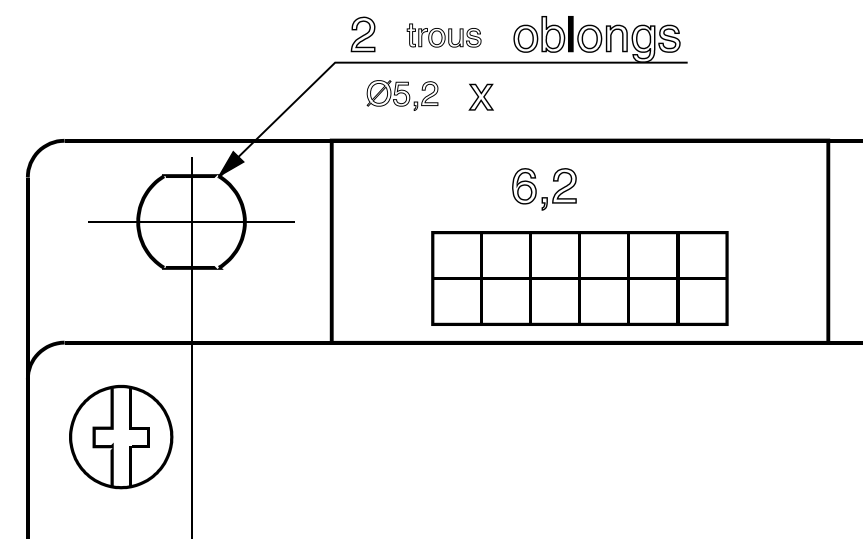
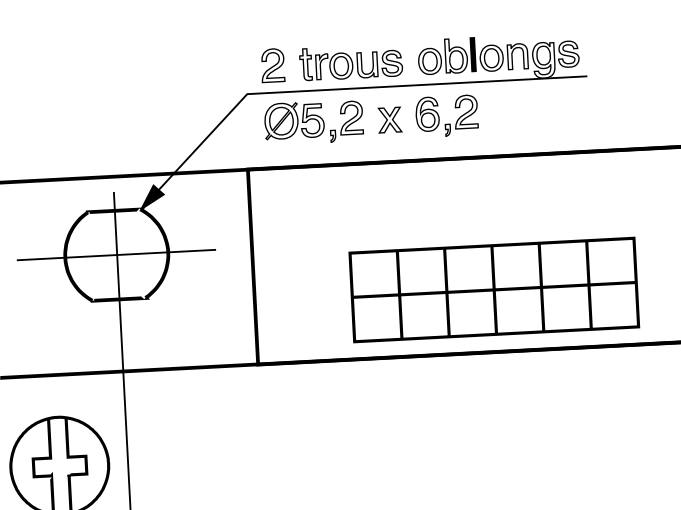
part: (443, 35) -> (350, 62), size x1.43
part: (402, 95) -> (313, 122), size x1.43
part: (536, 189) -> (439, 116), moved

